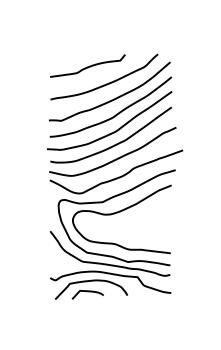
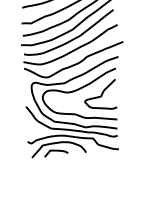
curve: (150, 219) -> (101, 94), added

